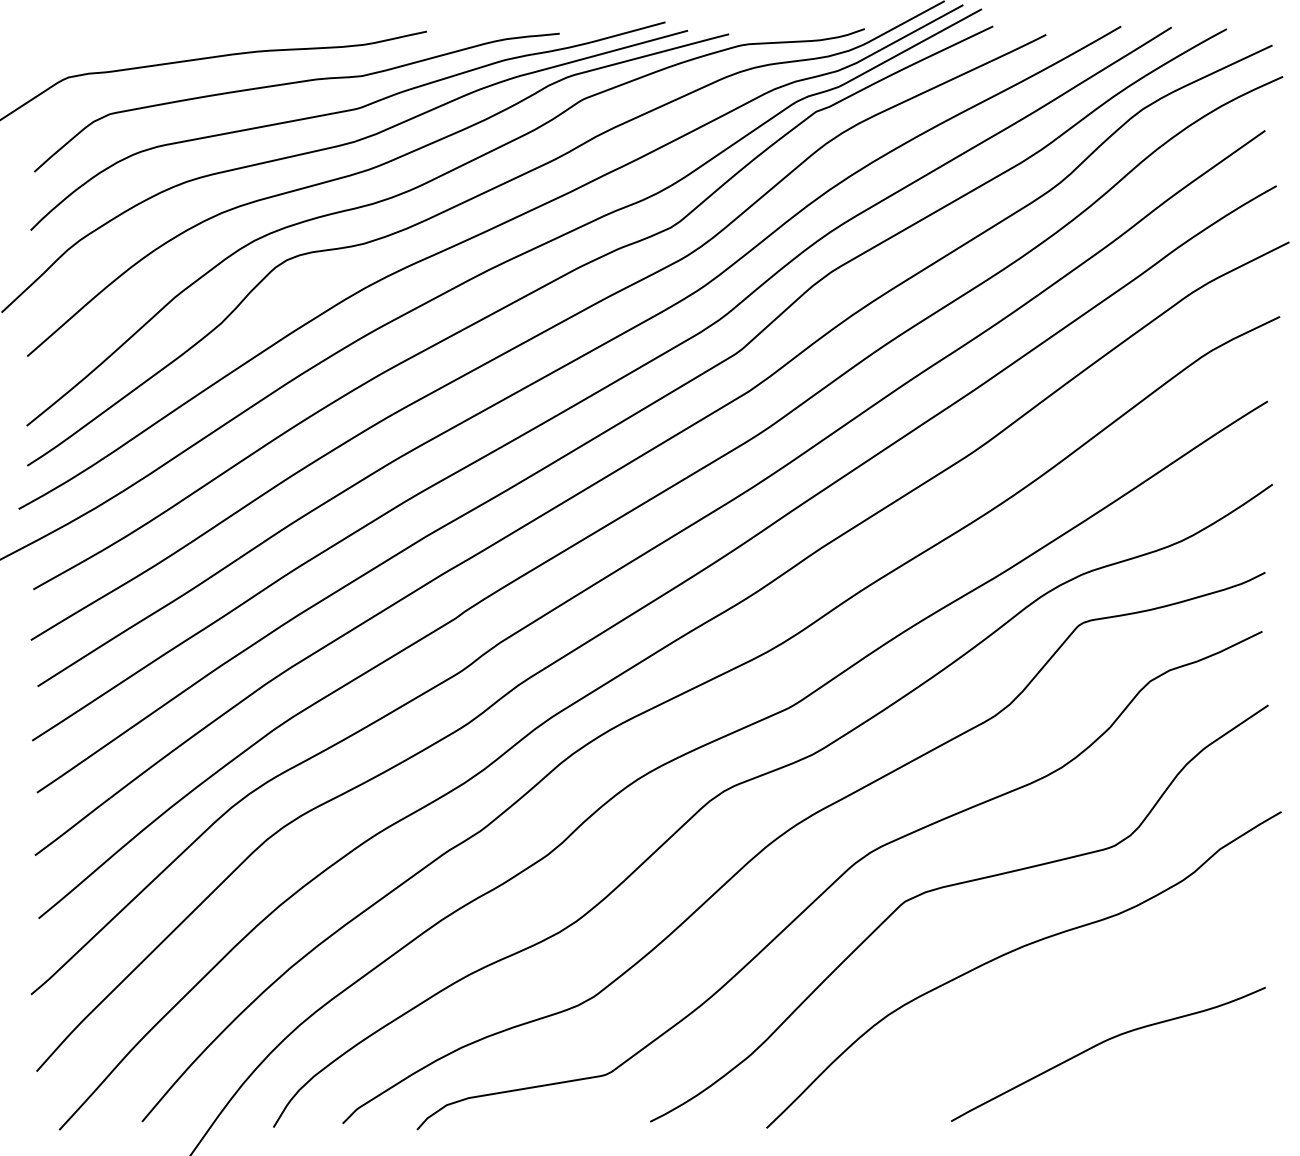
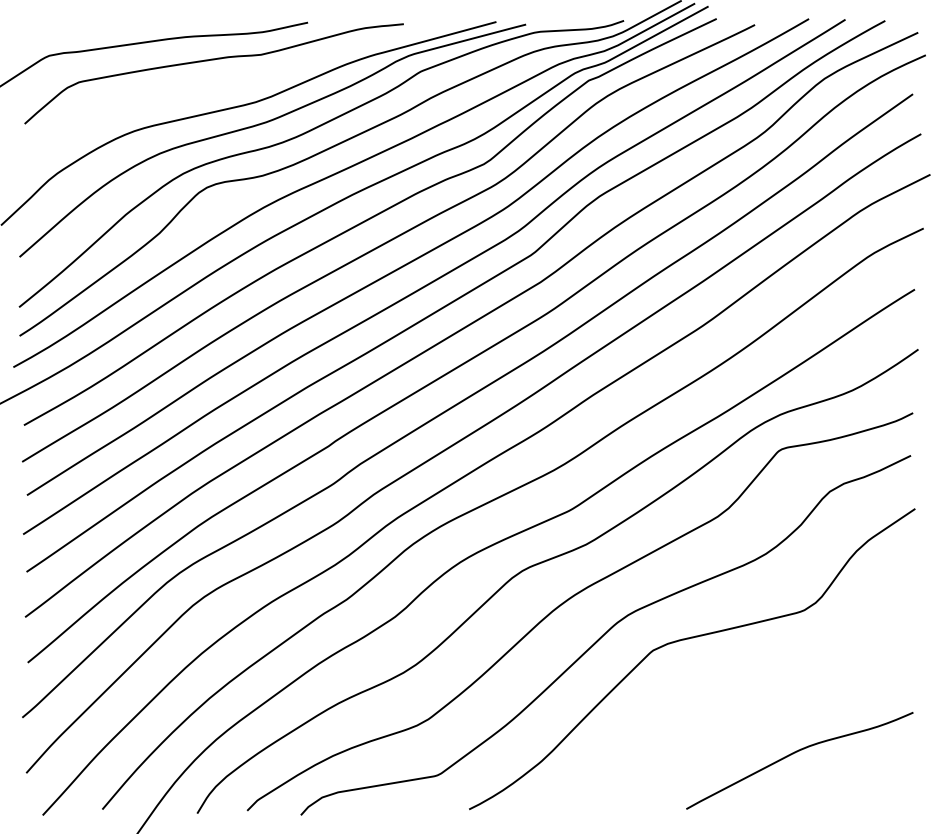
curve: (345, 112) -> (249, 81), removed
curve: (1014, 951) -> (732, 686), removed

